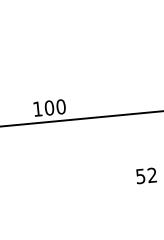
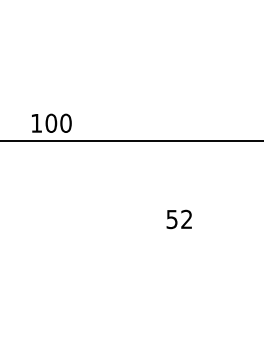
text: (49, 107) -> (51, 122), moved

